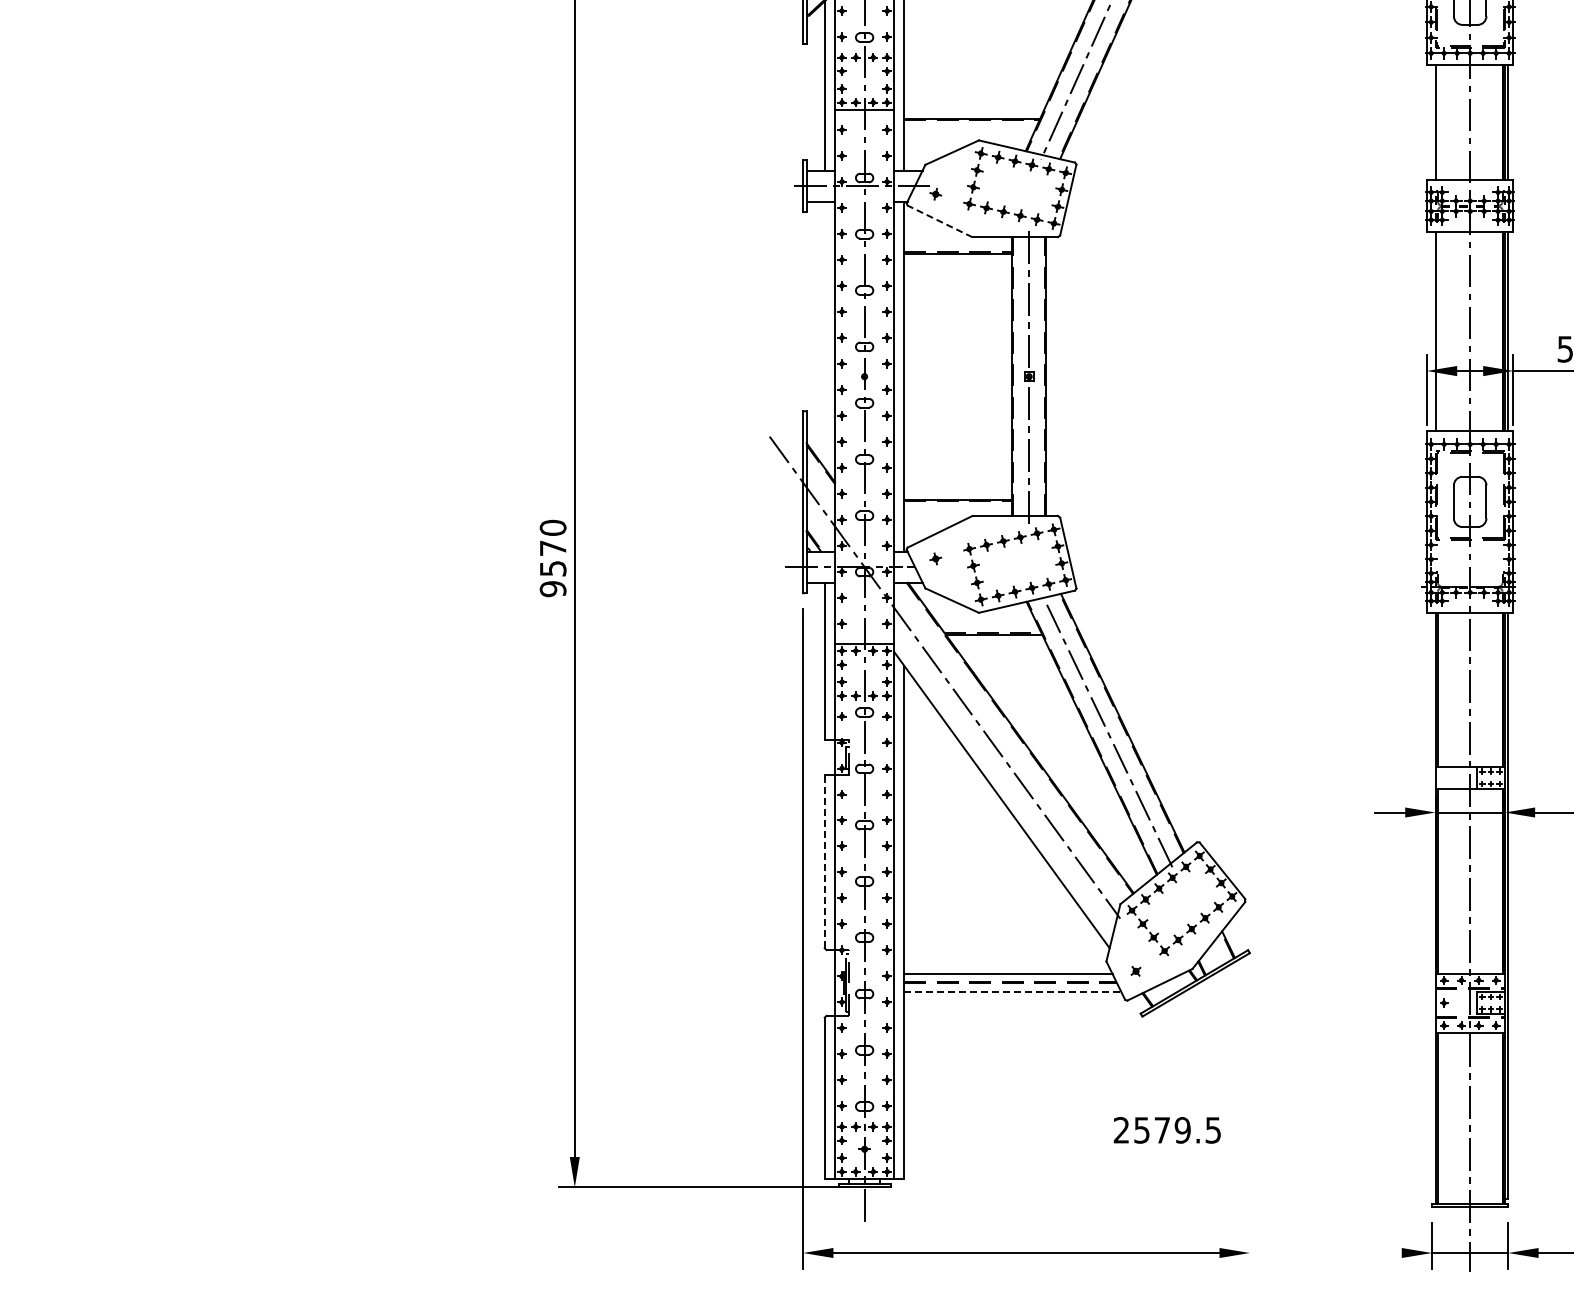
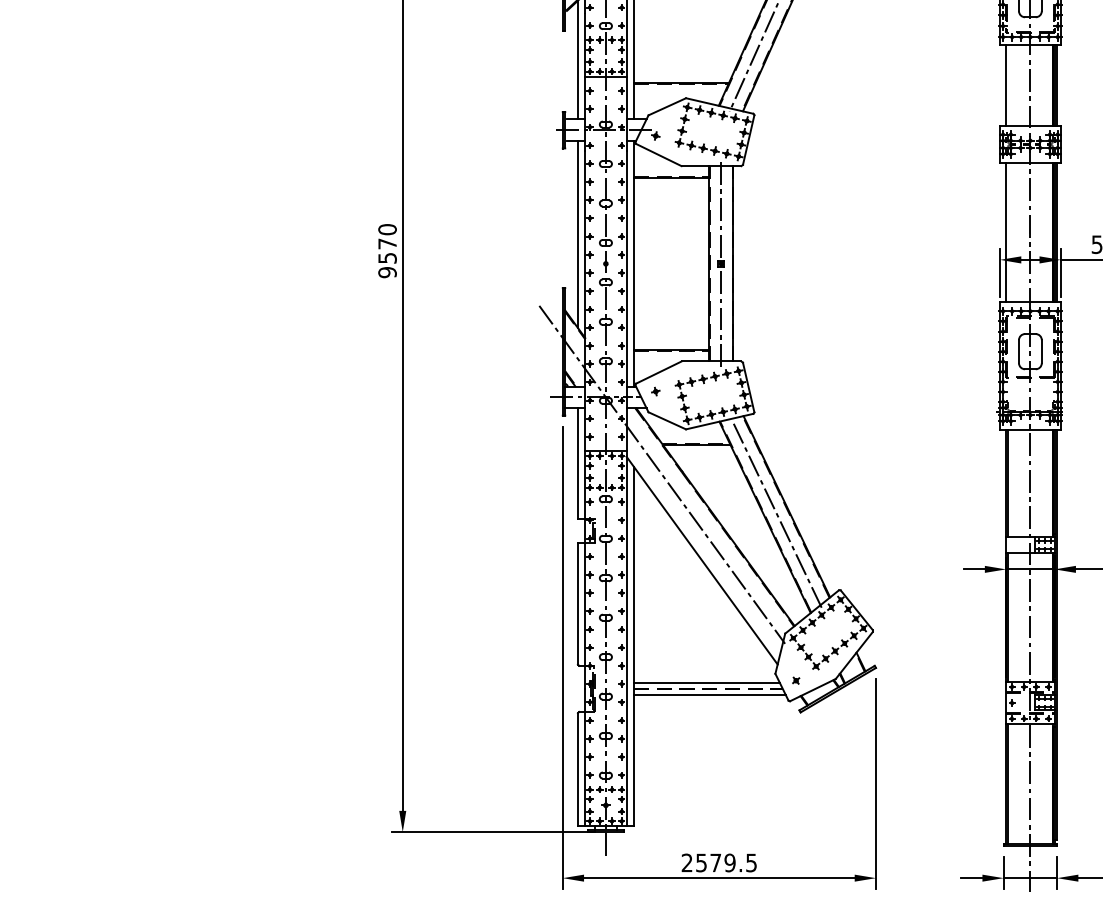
line: (939, 221) -> (658, 155), dashed -> solid
line: (824, 334) -> (577, 234), added
text: (552, 558) -> (387, 251), moved
line: (824, 861) -> (577, 603), dashed -> solid
line: (1013, 991) -> (710, 694), dashed -> solid
line: (1249, 1118) -> (875, 783), added
text: (1166, 1130) -> (718, 863), moved
line: (1386, 1253) -> (971, 878), added

